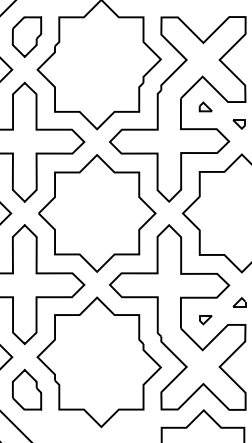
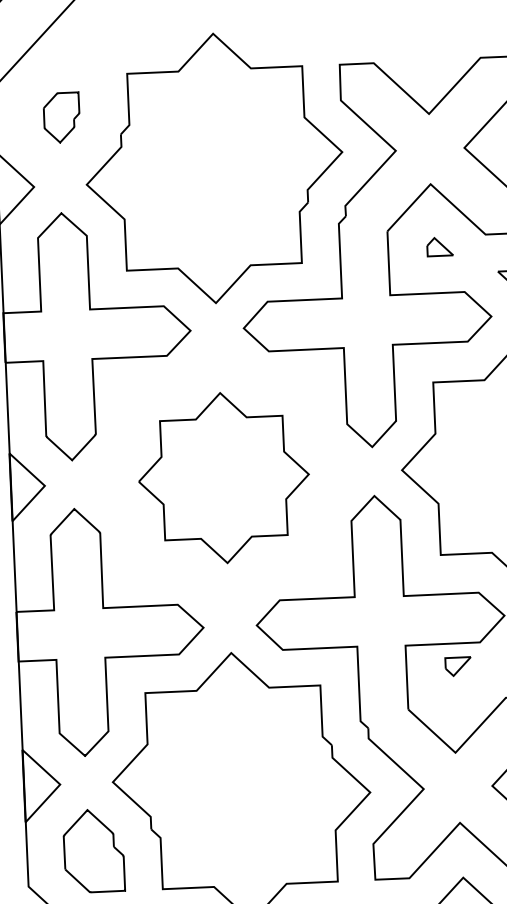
part: (26, 36) -> (60, 116), size x0.6
part: (97, 213) -> (224, 478), size x0.7
part: (205, 320) -> (457, 667), moved

